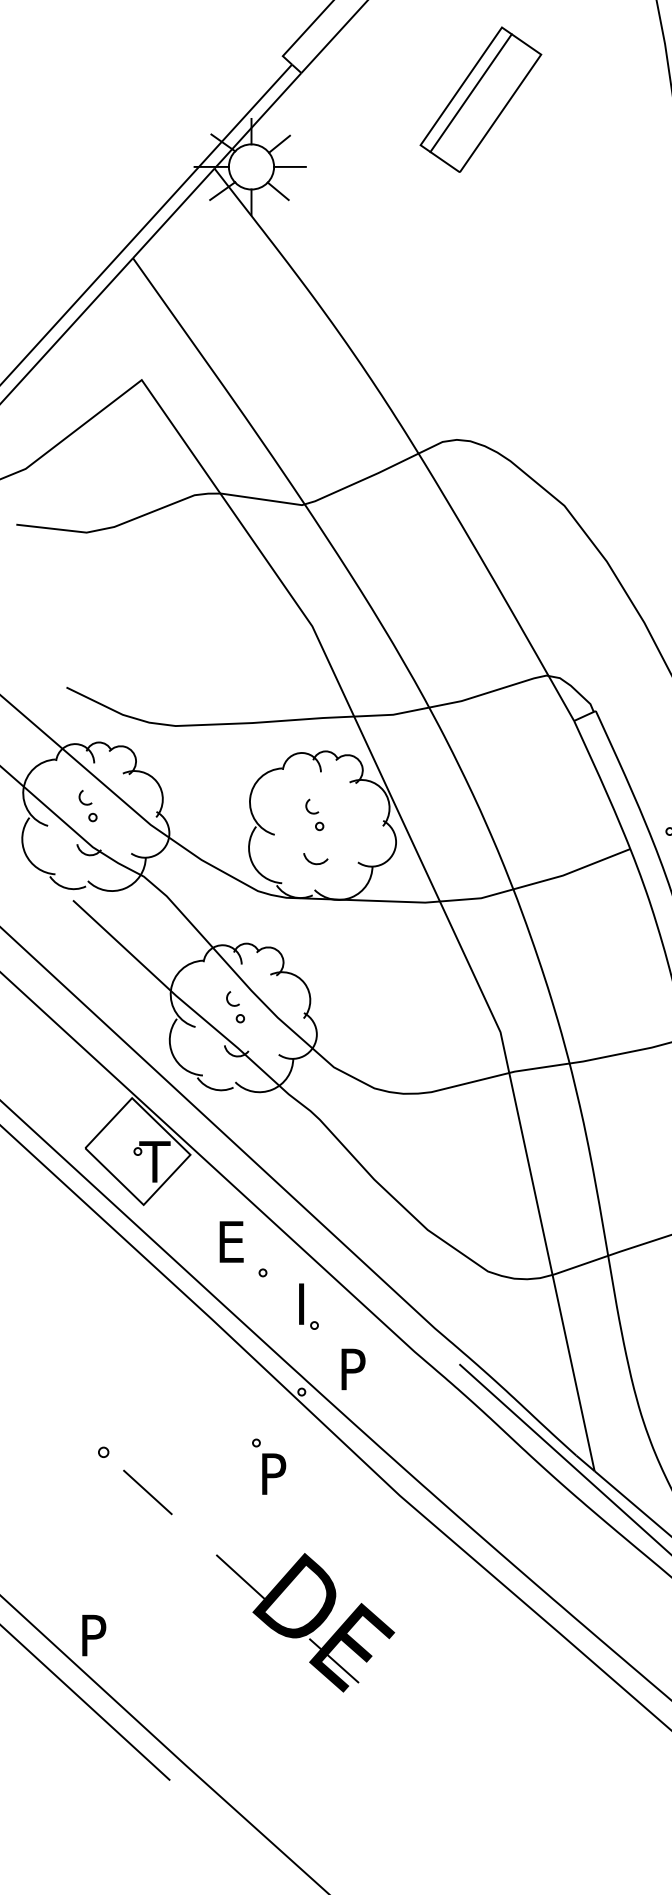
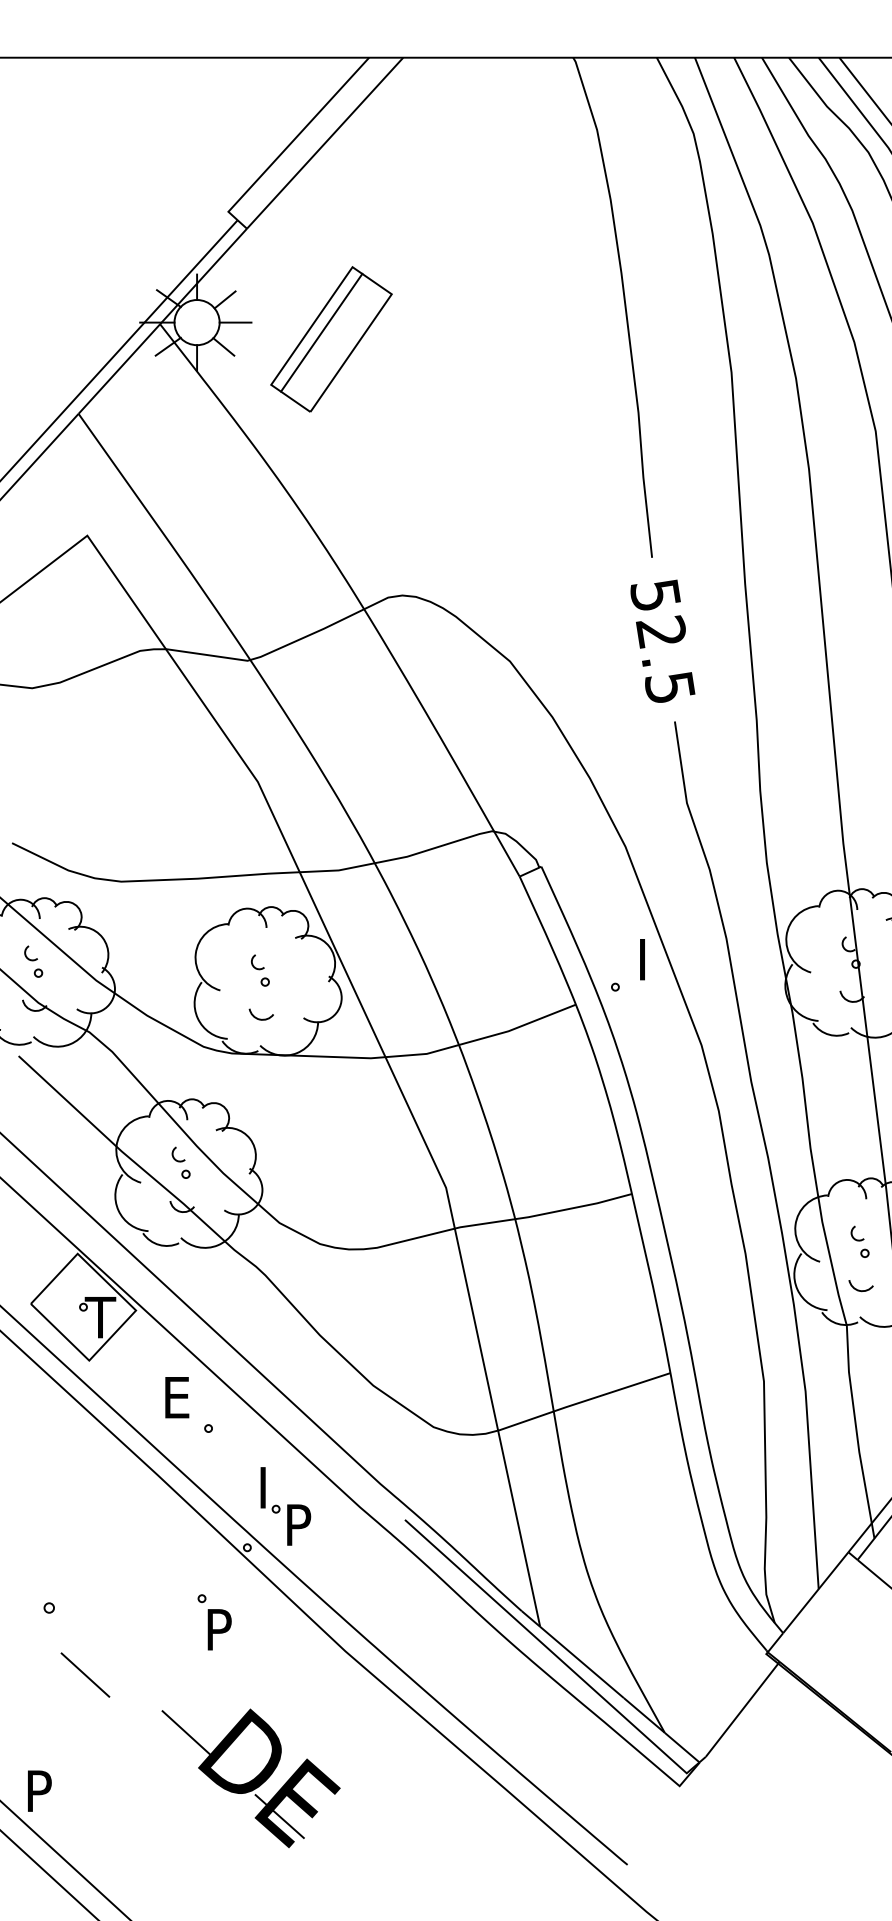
part: (480, 99) -> (331, 339), moved
part: (308, 1306) -> (270, 1490), moved
line: (147, 1491) -> (85, 1674), moved

